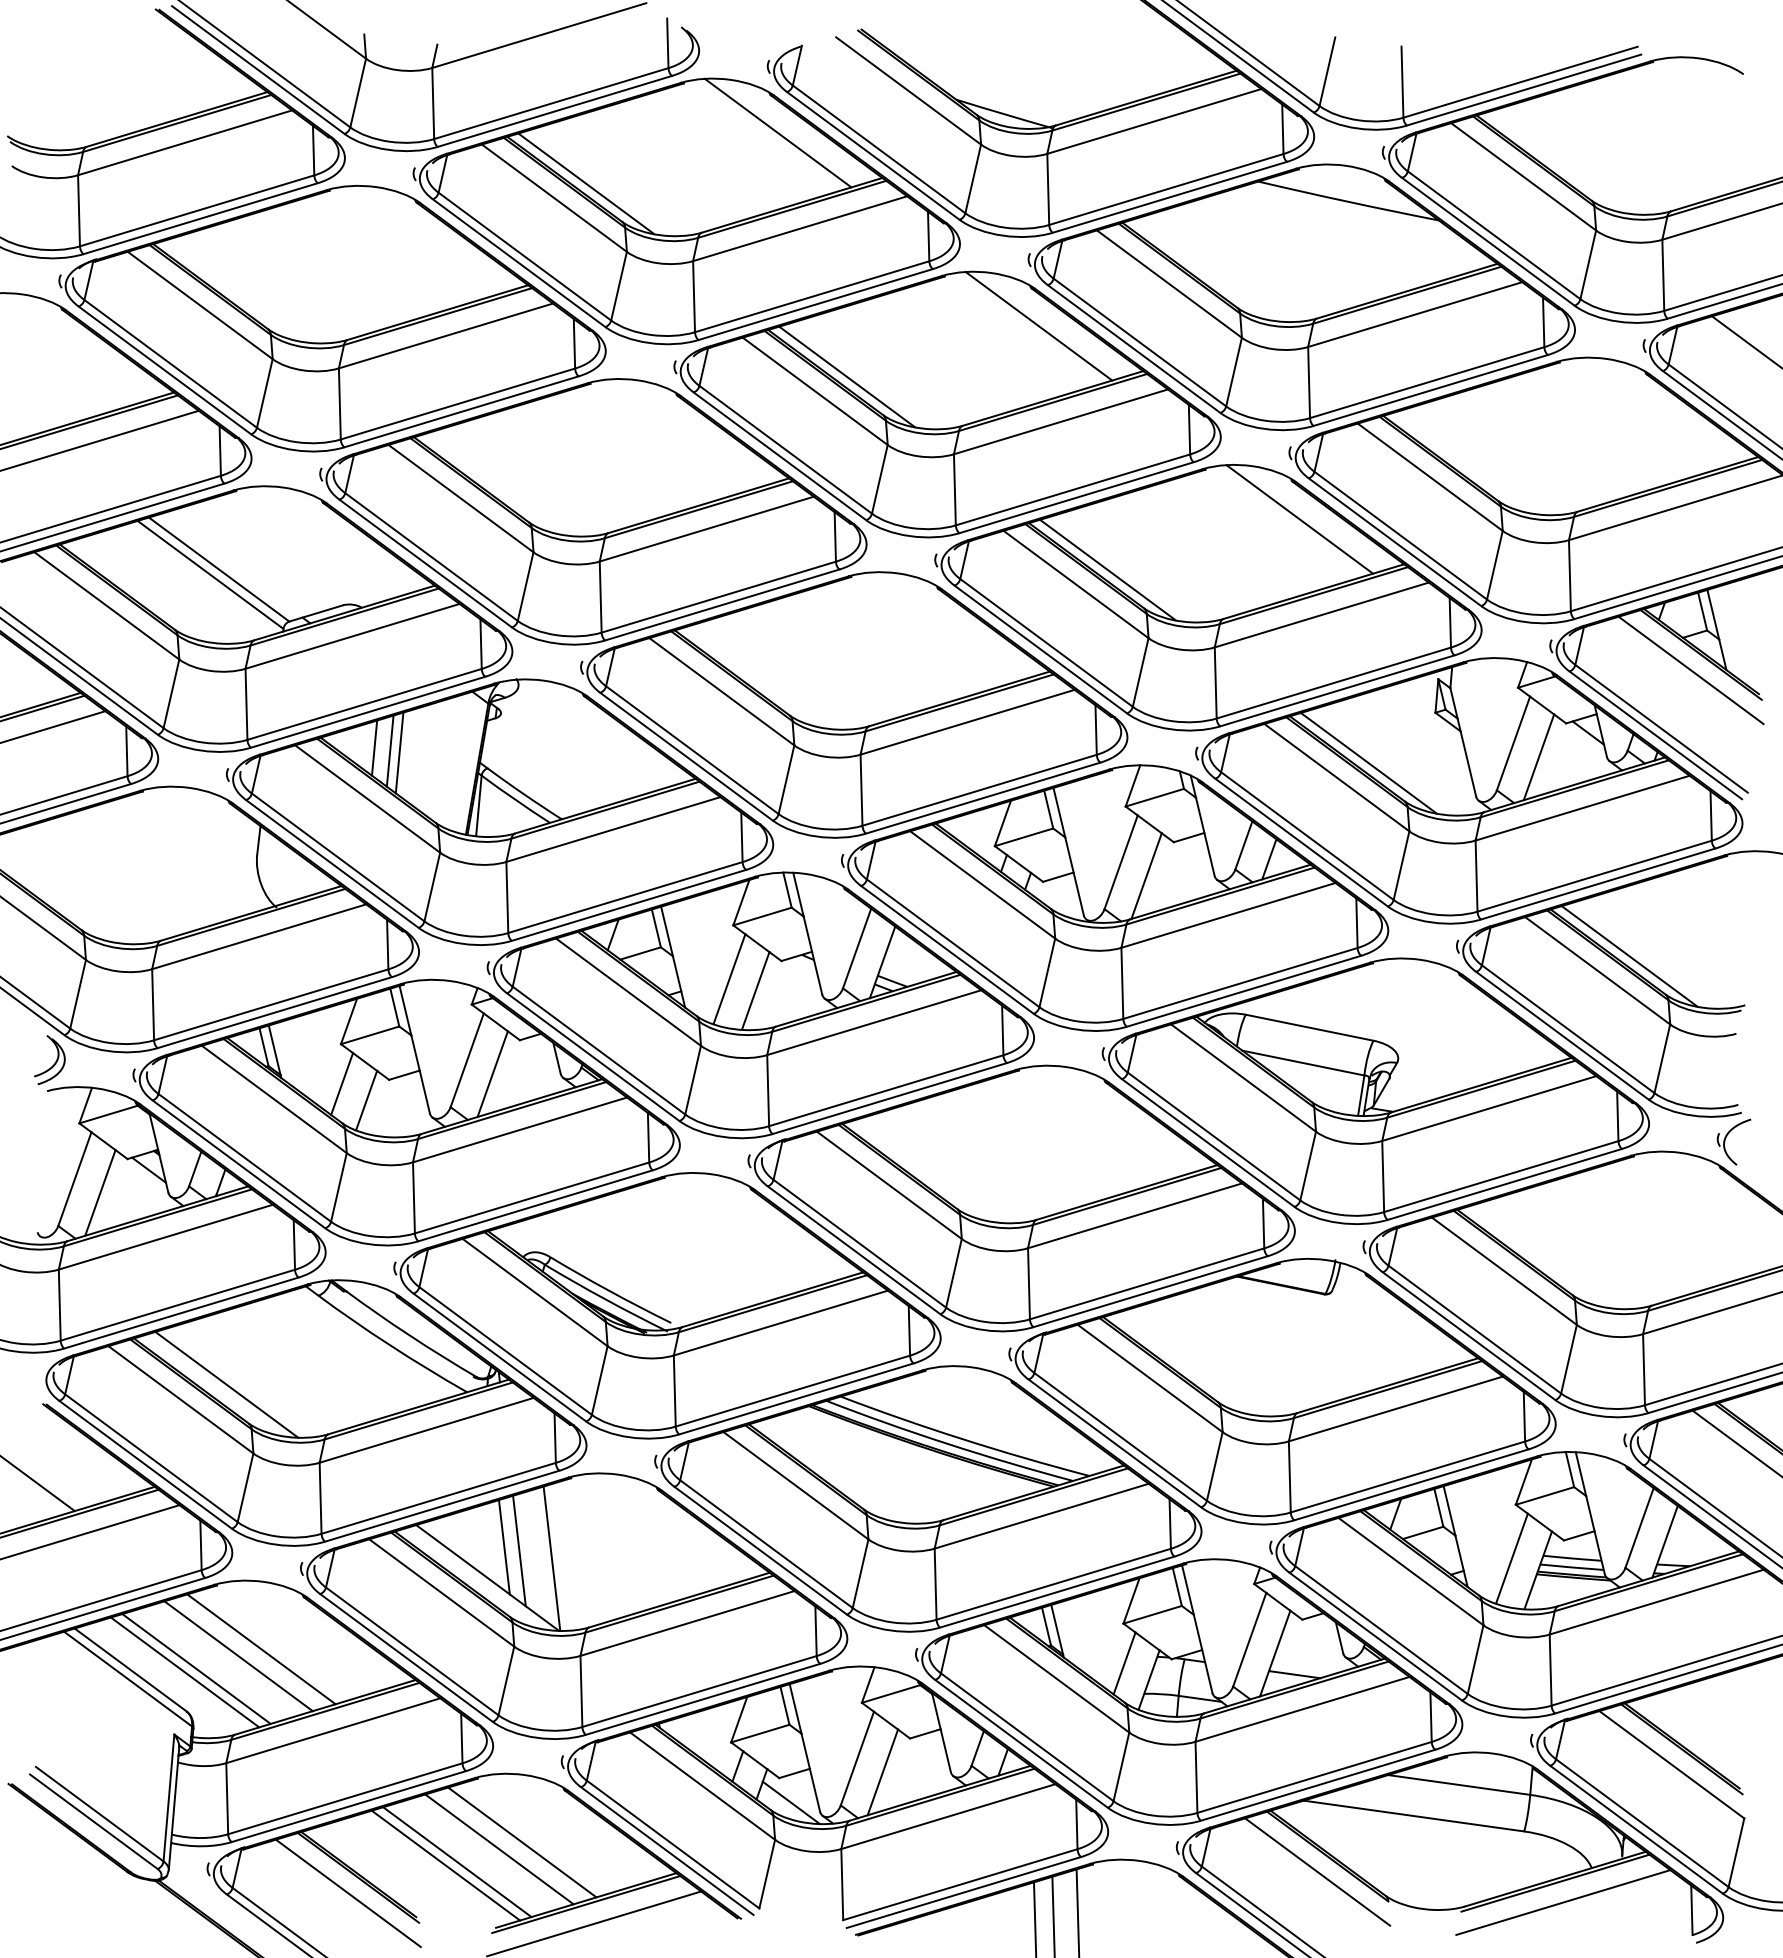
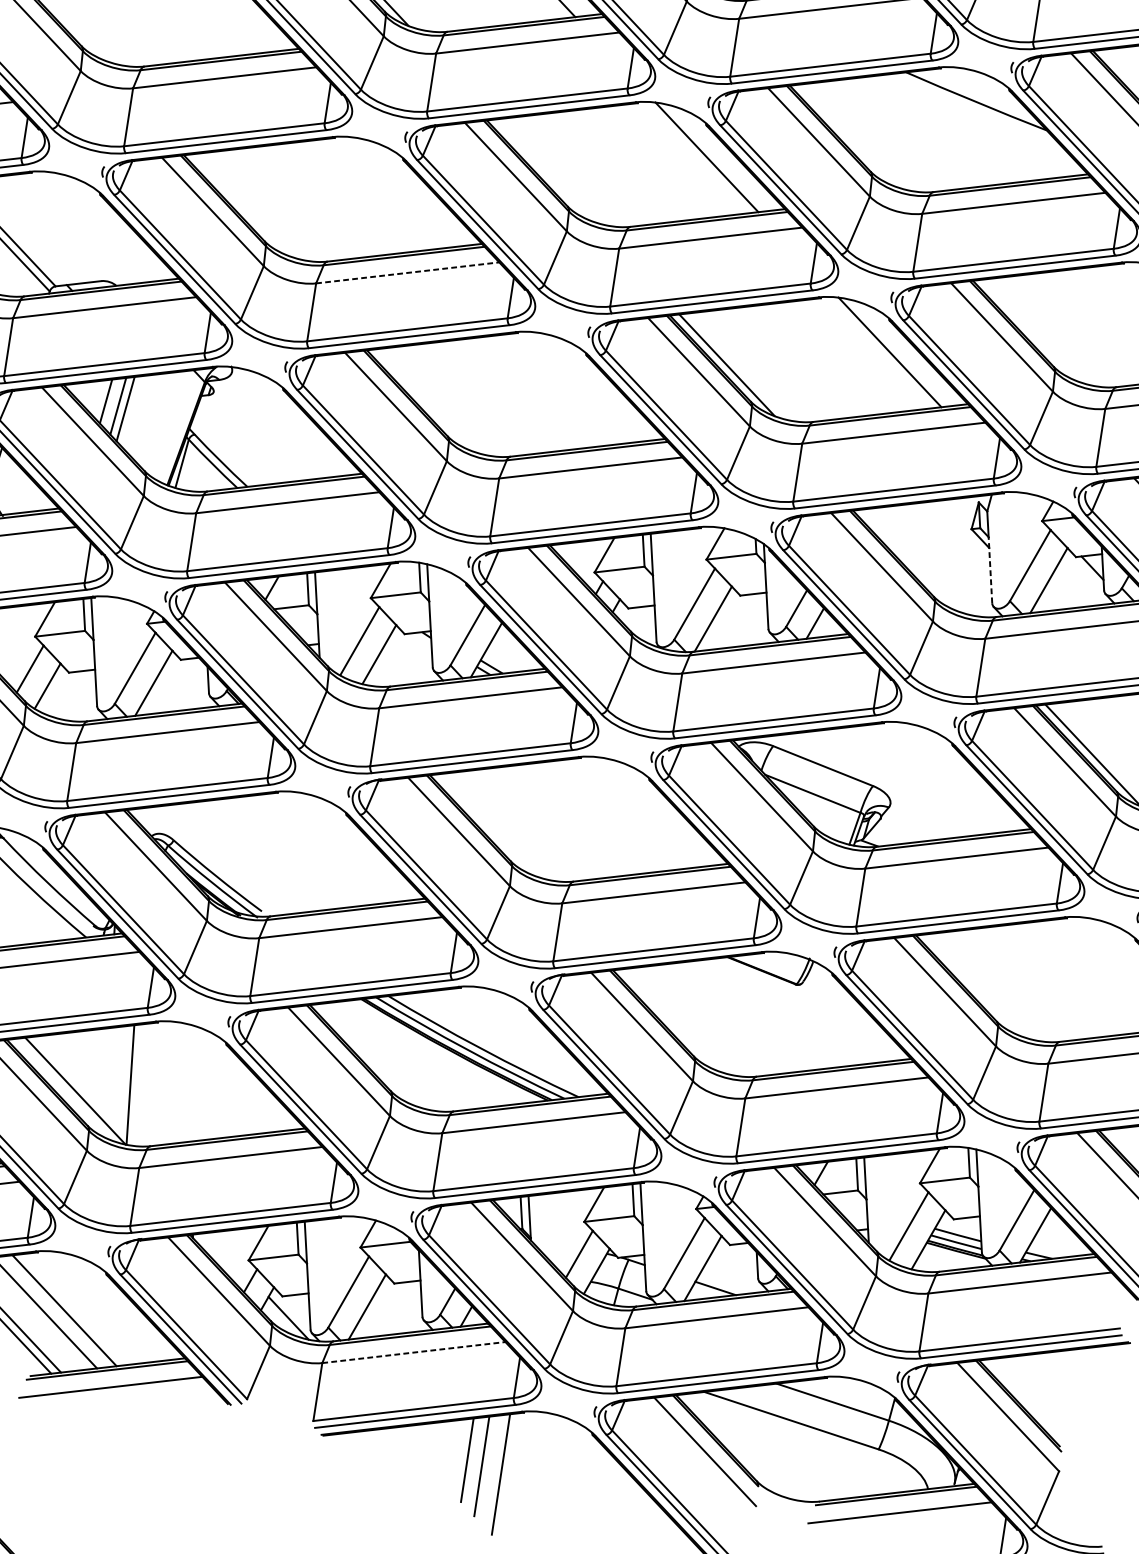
line: (846, 376) -> (543, 169), removed
line: (706, 529) -> (407, 273), solid -> dashed
line: (1466, 757) -> (990, 570), solid -> dashed
line: (1368, 762) -> (909, 559), removed
line: (503, 1547) -> (92, 1068), removed
line: (519, 1550) -> (105, 1073), removed
line: (948, 1816) -> (414, 1352), solid -> dashed

